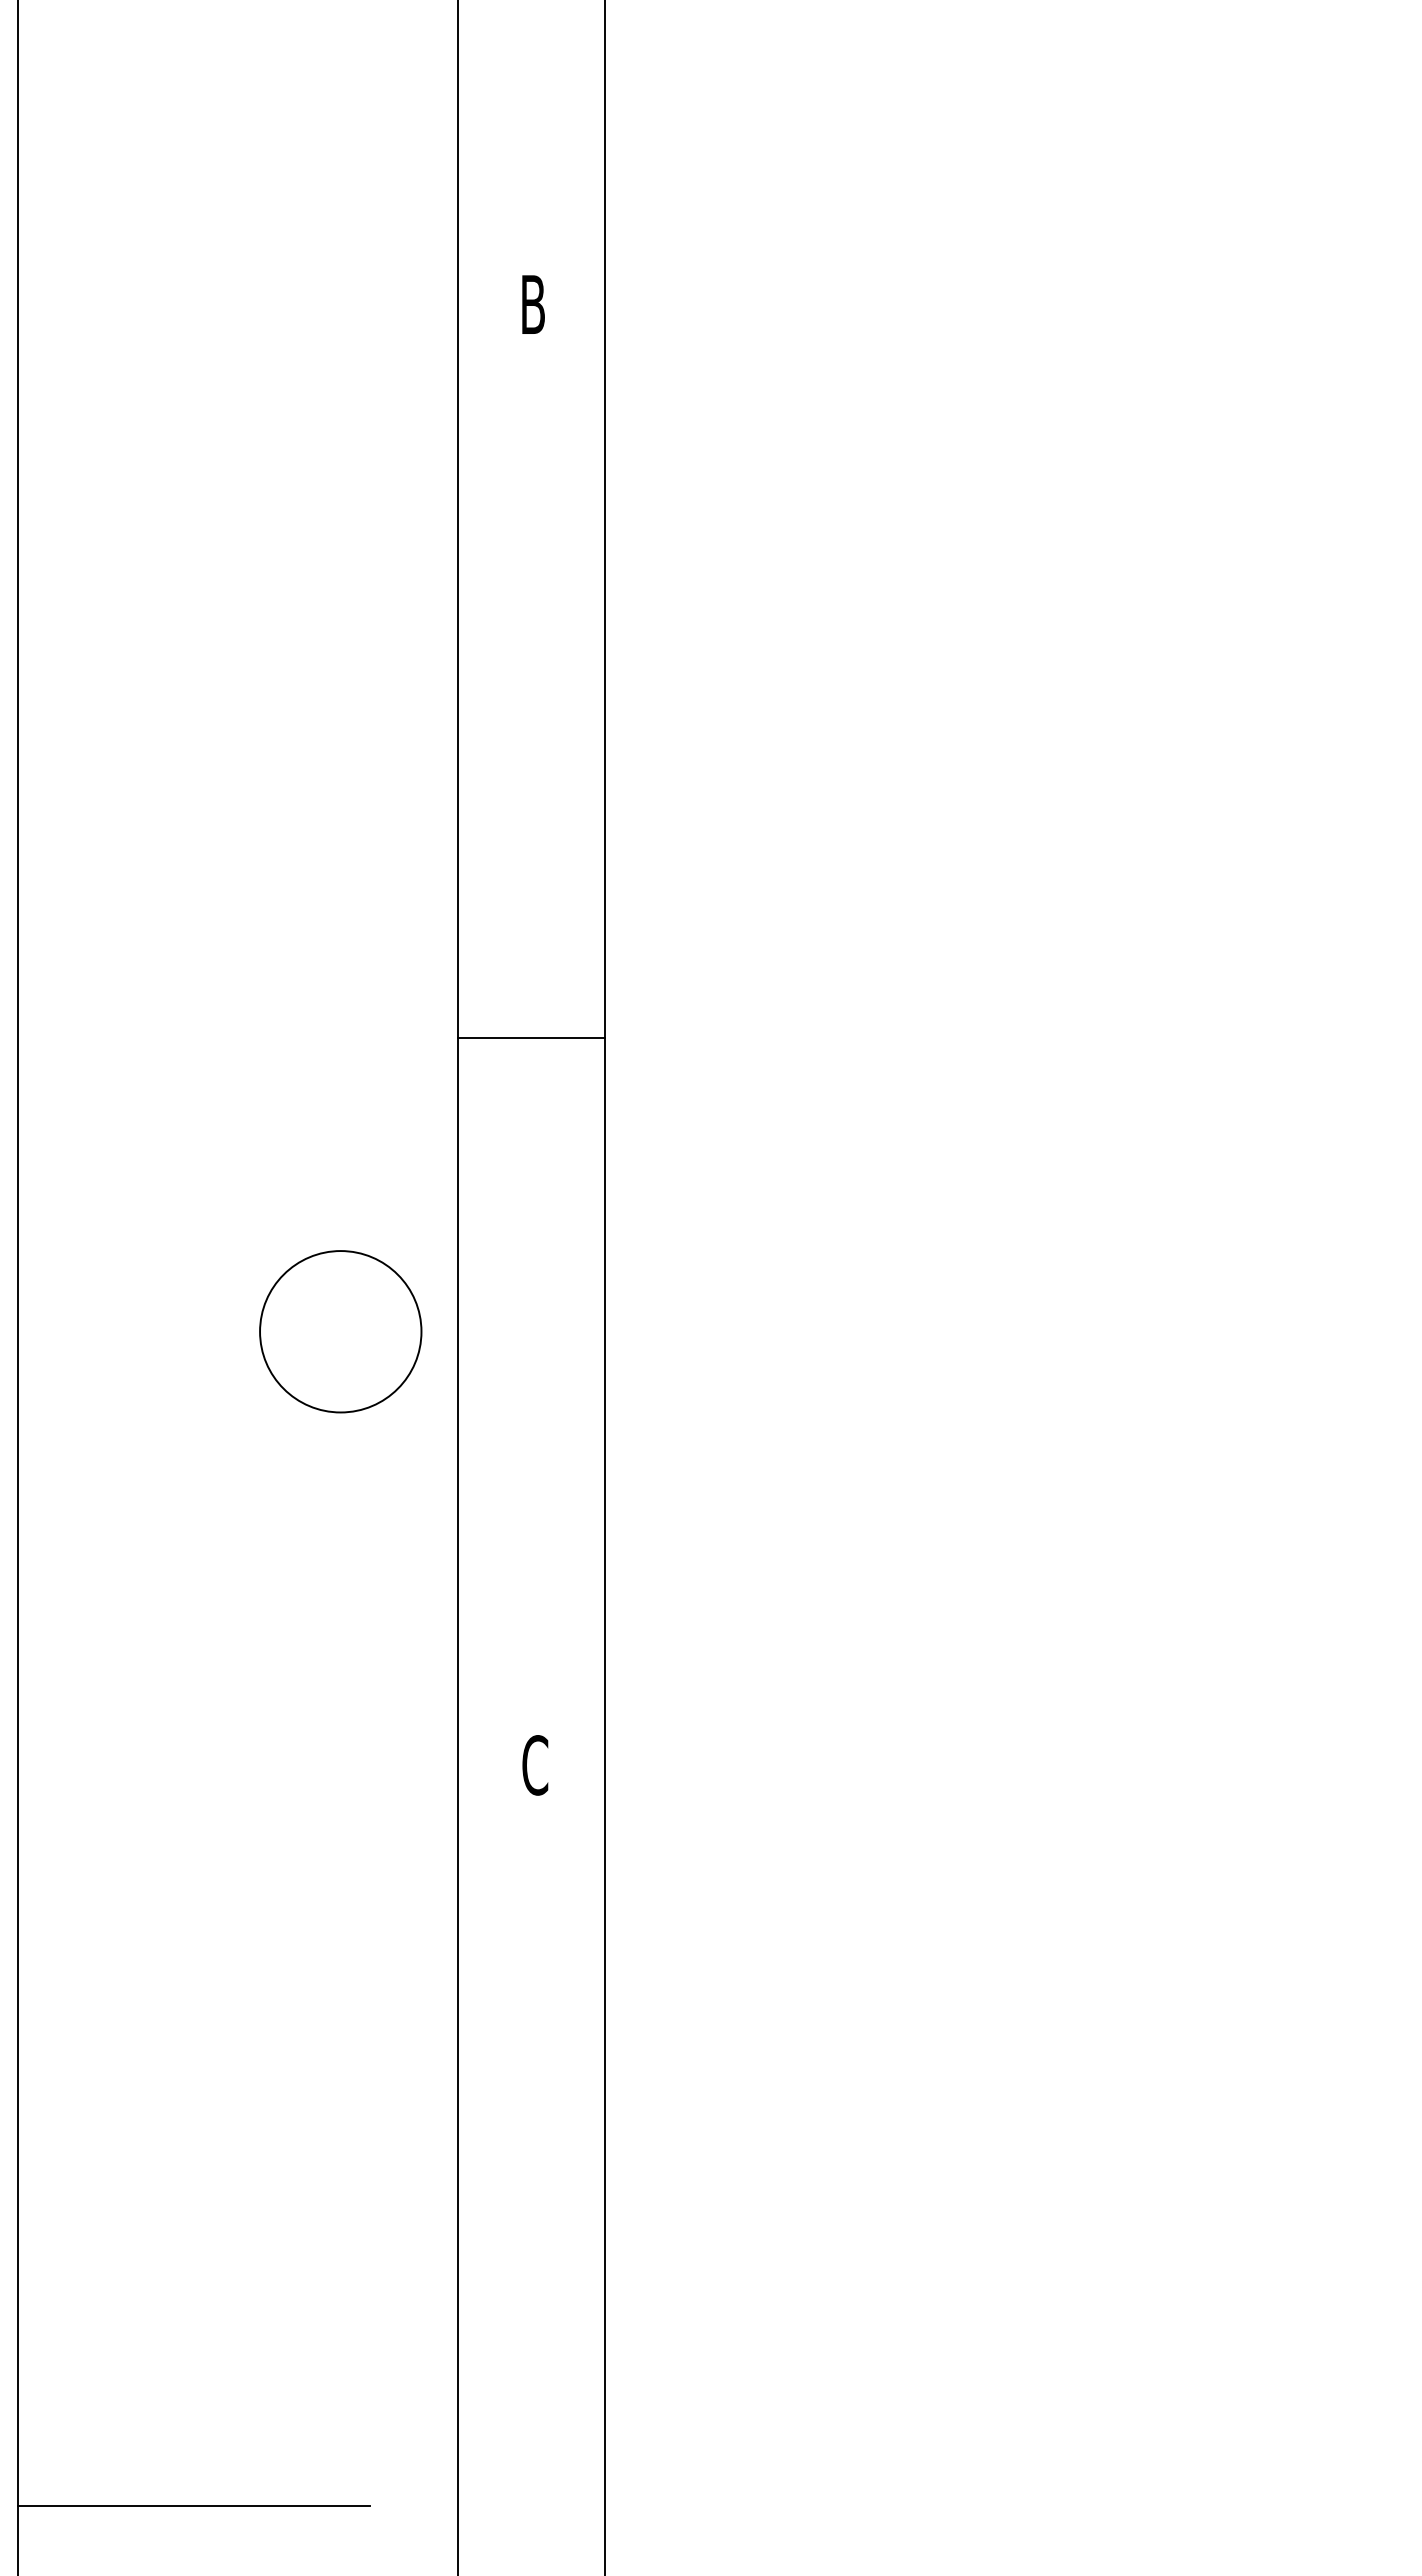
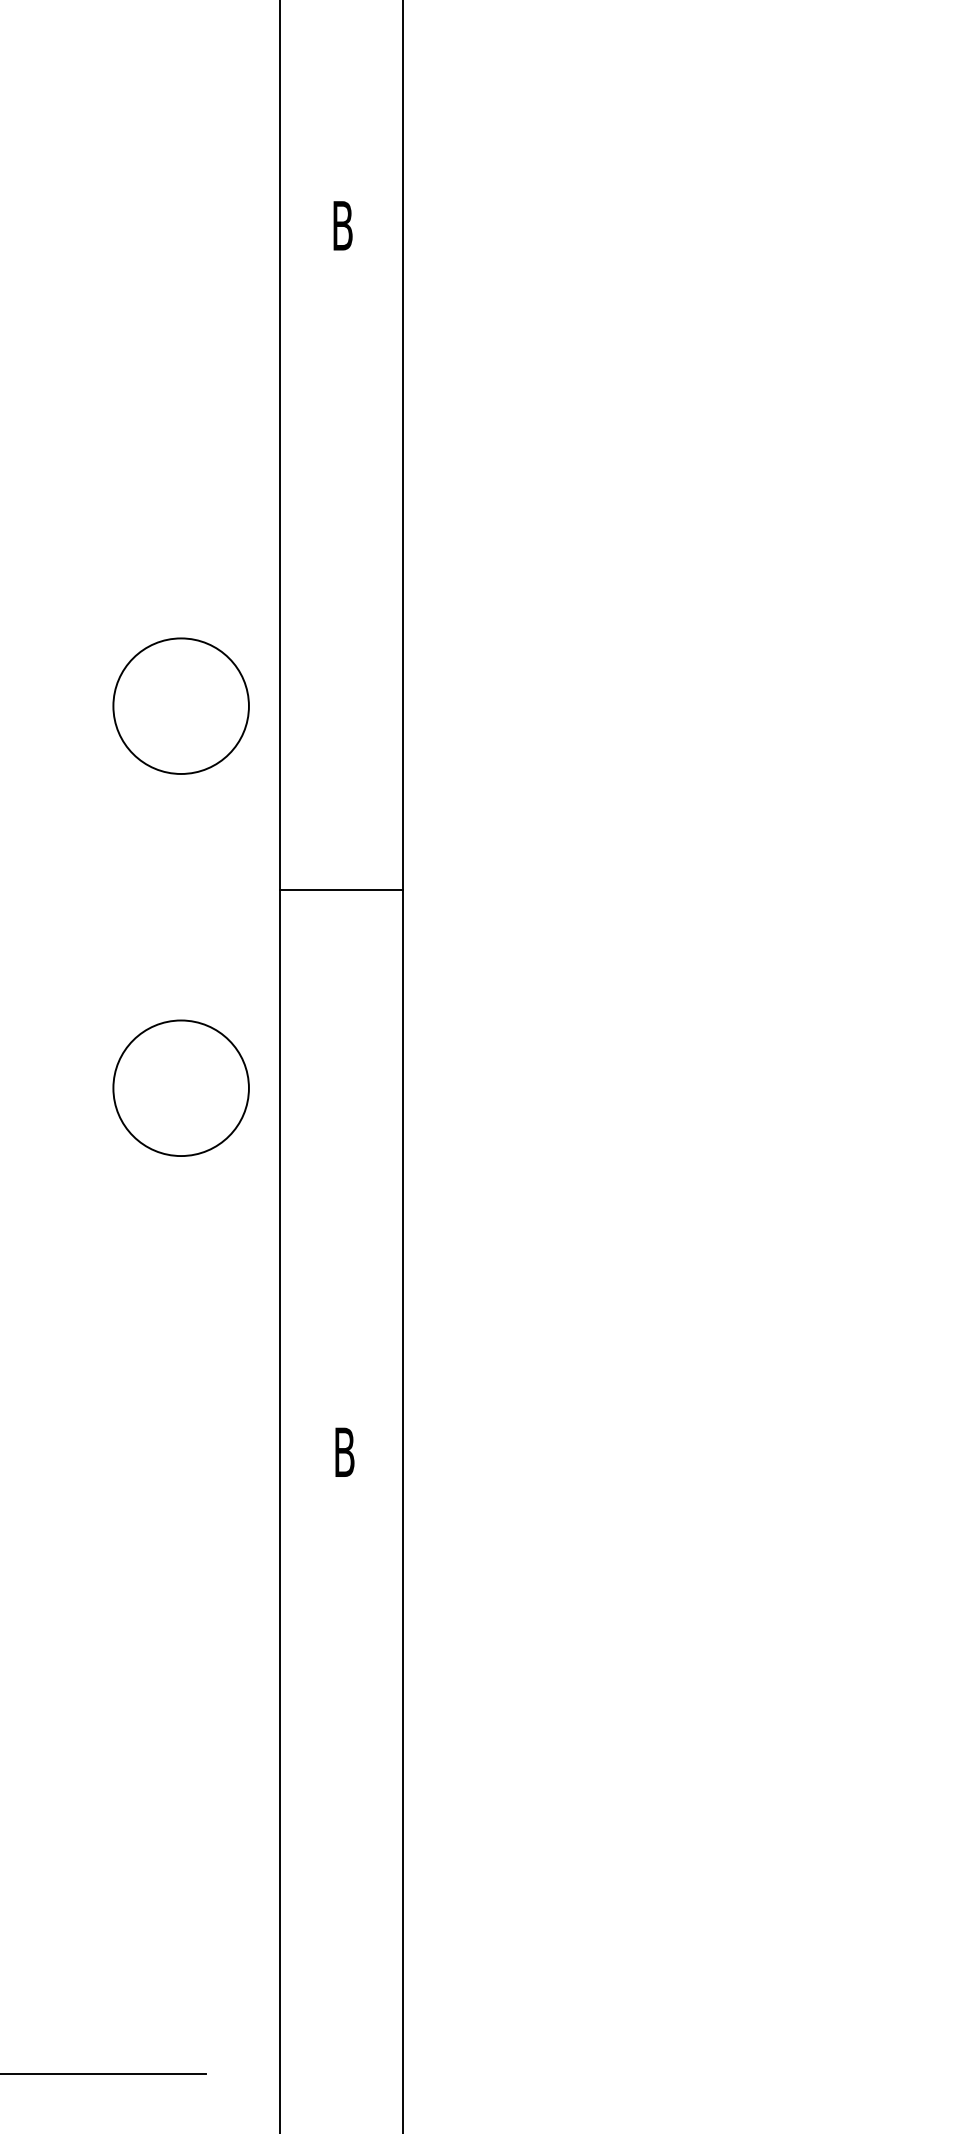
circle: (340, 876) -> (180, 705), added
line: (531, 1038) -> (341, 889), moved
text: (535, 1765) -> (344, 1452), C -> B

